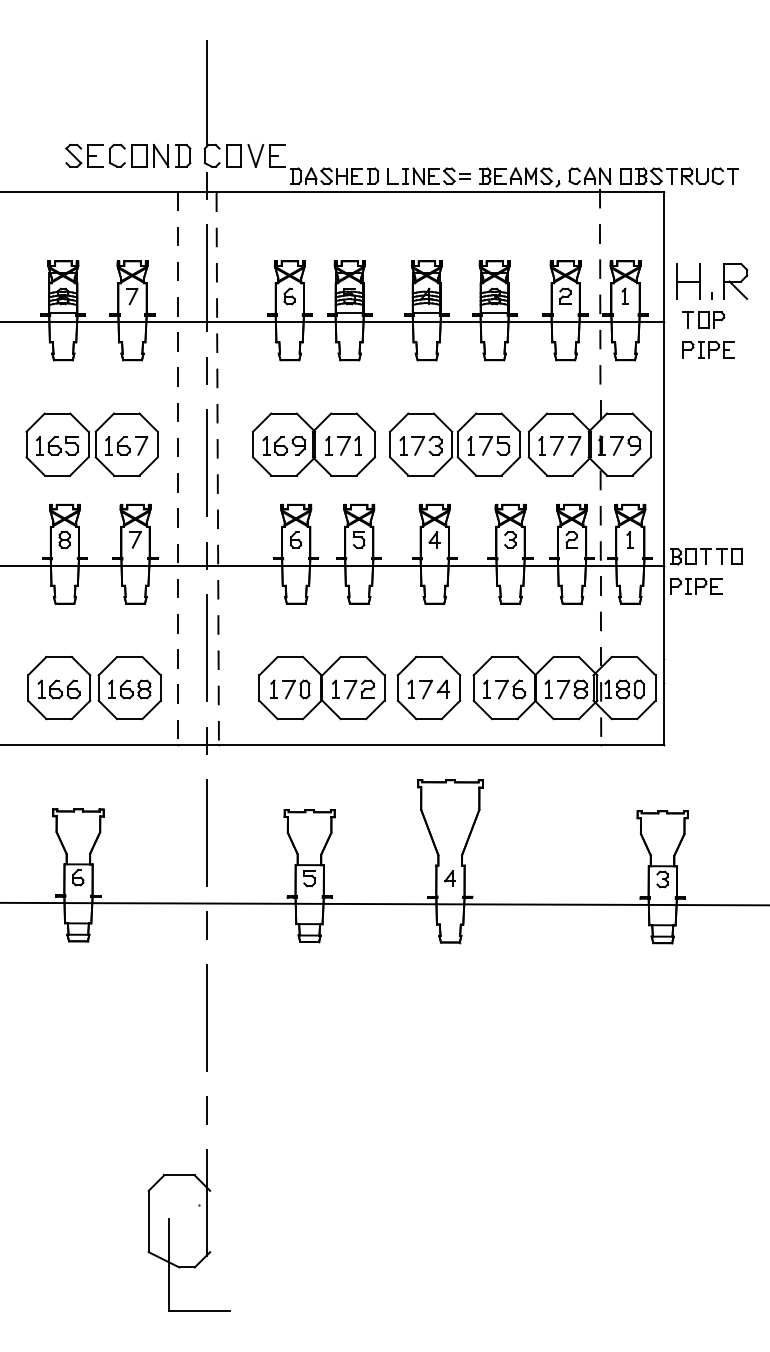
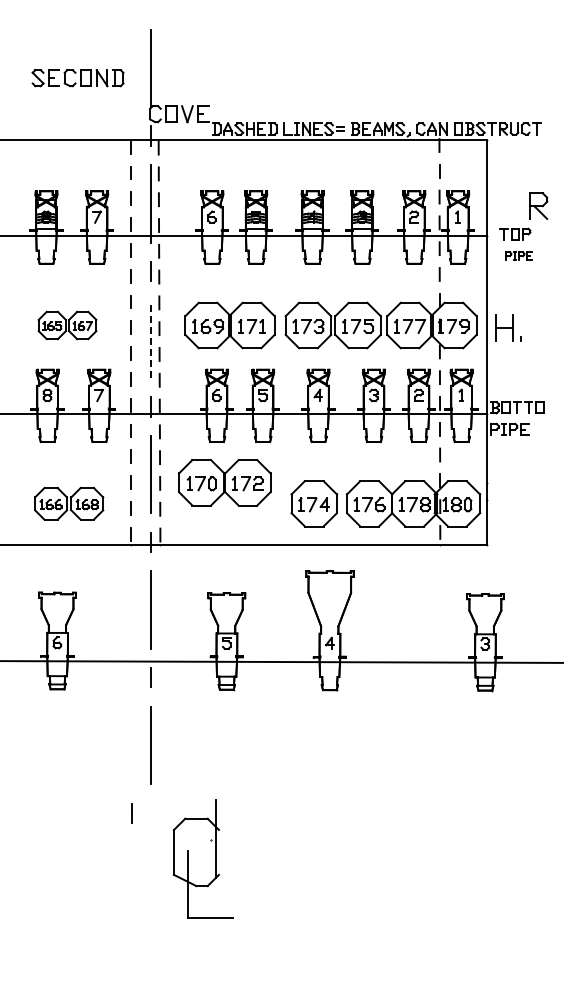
part: (127, 156) -> (77, 78), moved
part: (694, 280) -> (508, 327), moved
part: (707, 348) -> (518, 255), size x0.7
part: (92, 444) -> (67, 325), size x0.6
line: (206, 463) -> (151, 339), solid -> dashed
part: (93, 687) -> (68, 503), size x0.7
part: (321, 687) -> (224, 482), moved
line: (205, 1110) -> (131, 813), moved
part: (189, 1229) -> (203, 858), moved

